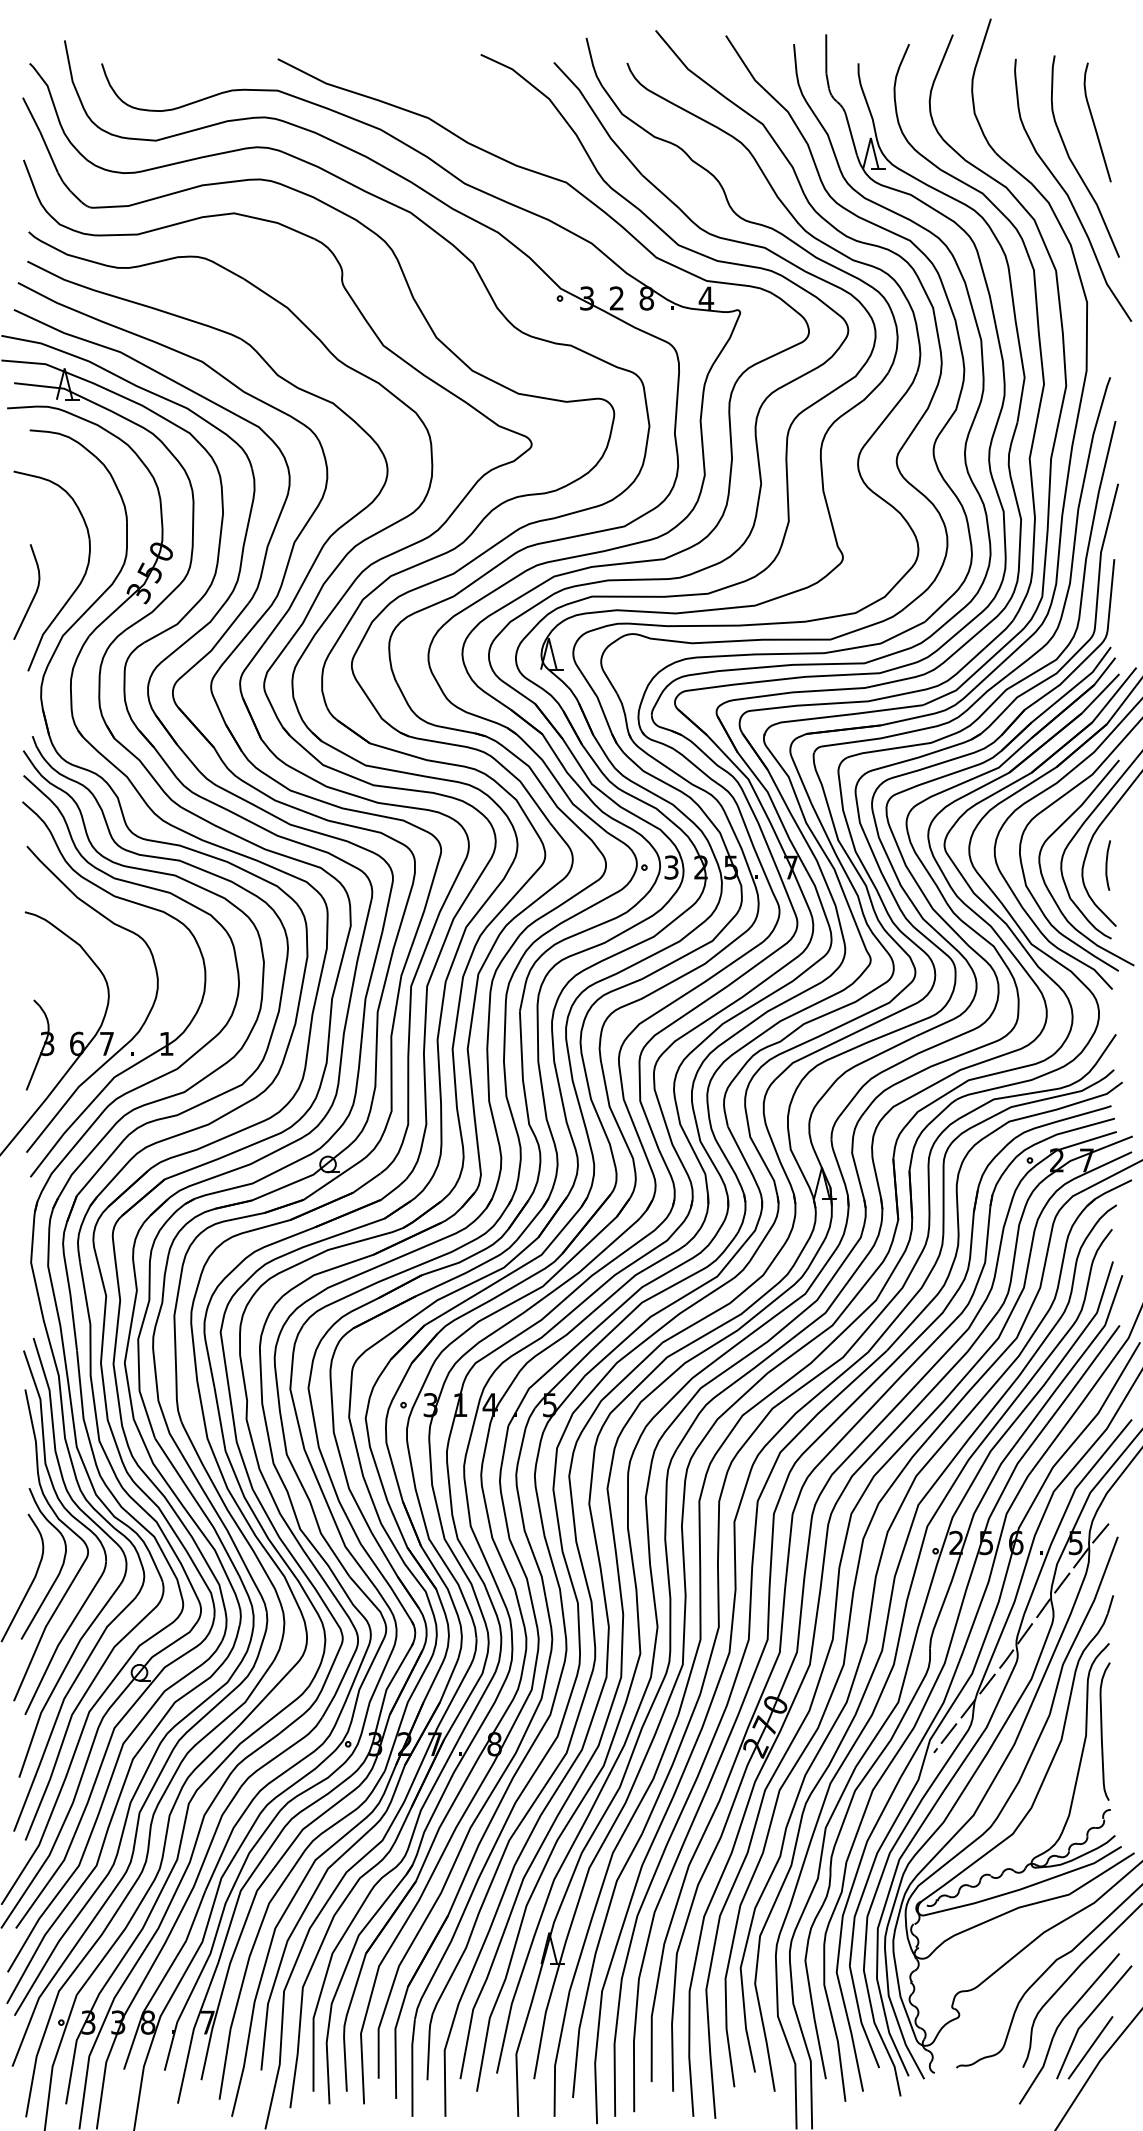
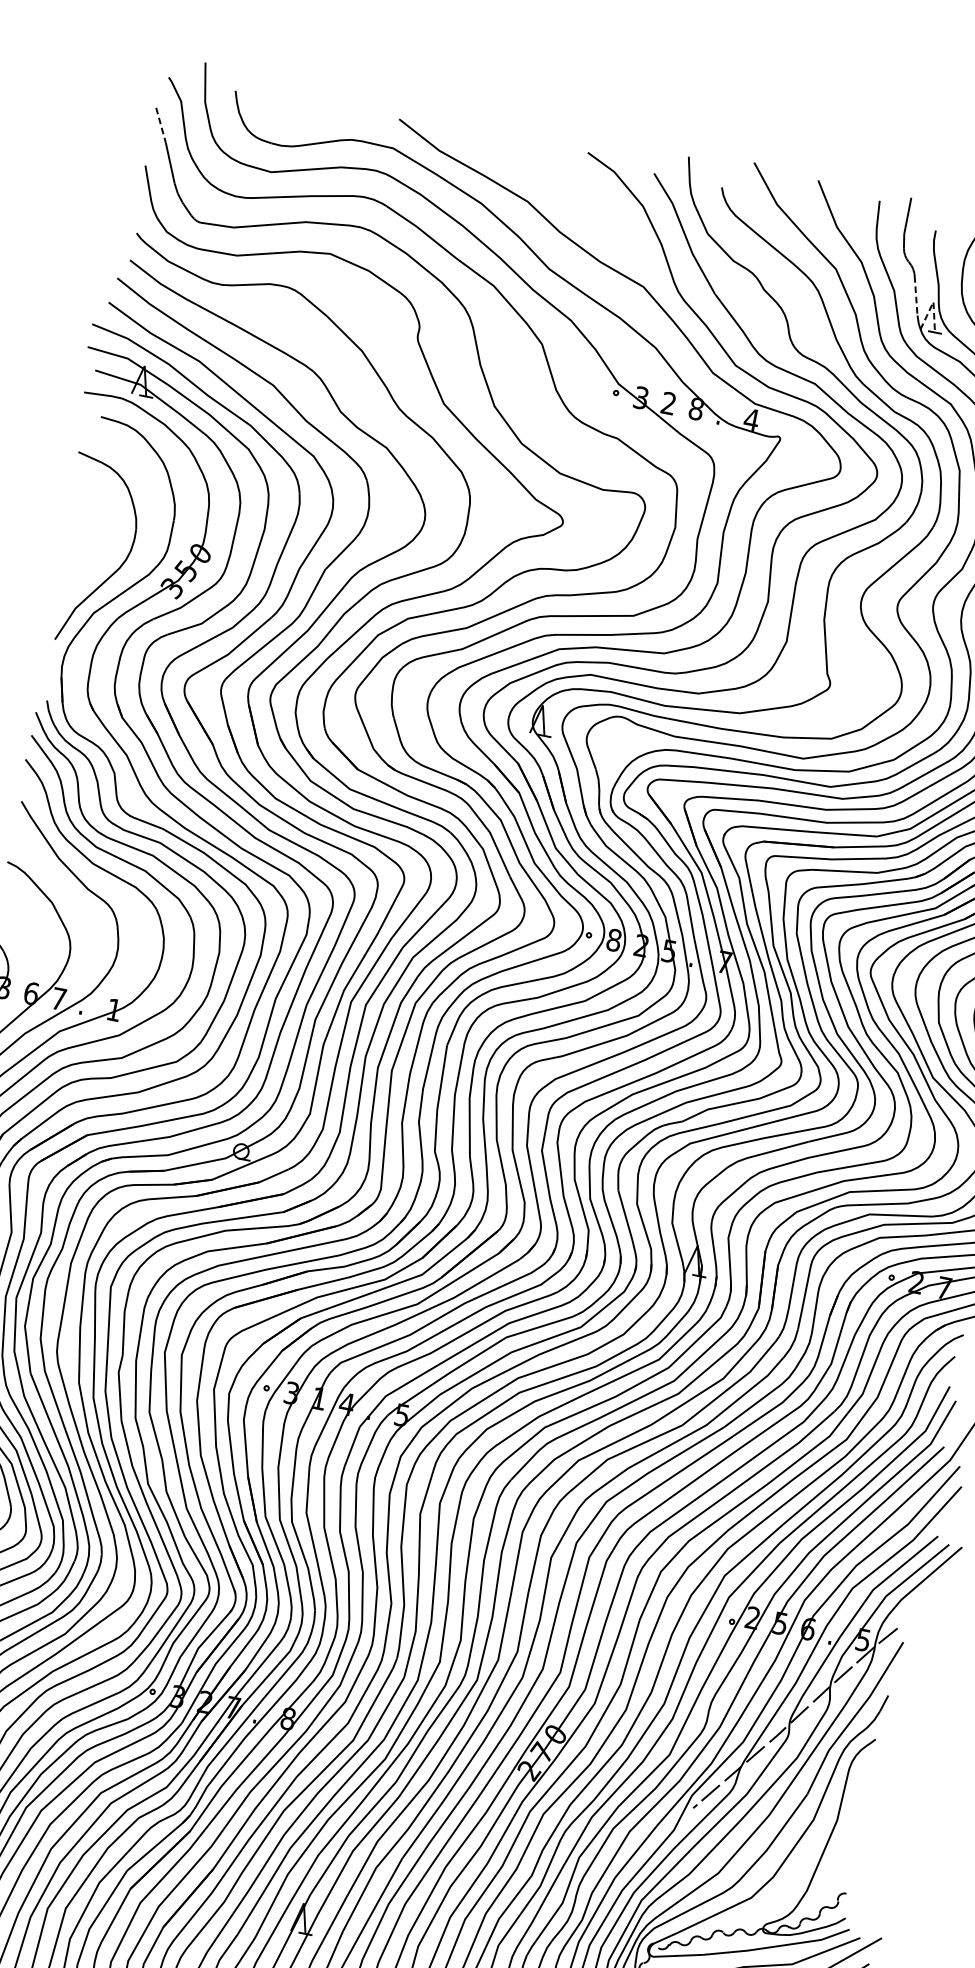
line: (31, 115) -> (160, 125), solid -> dashed
line: (851, 135) -> (916, 296), solid -> dashed
line: (870, 138) -> (933, 302), solid -> dashed
curve: (33, 595) -> (73, 570), removed
text: (671, 867) -> (614, 940), 3 -> 8
curve: (1102, 1731) -> (853, 1819), removed

